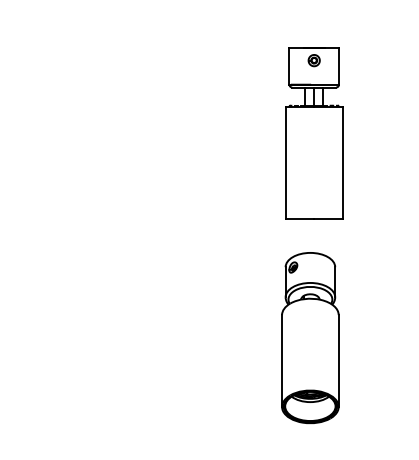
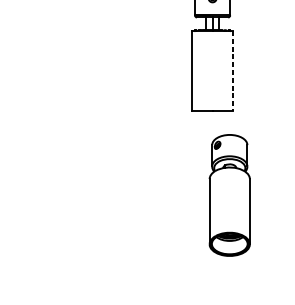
line: (342, 163) -> (232, 71), solid -> dashed
part: (310, 338) -> (229, 195), moved

